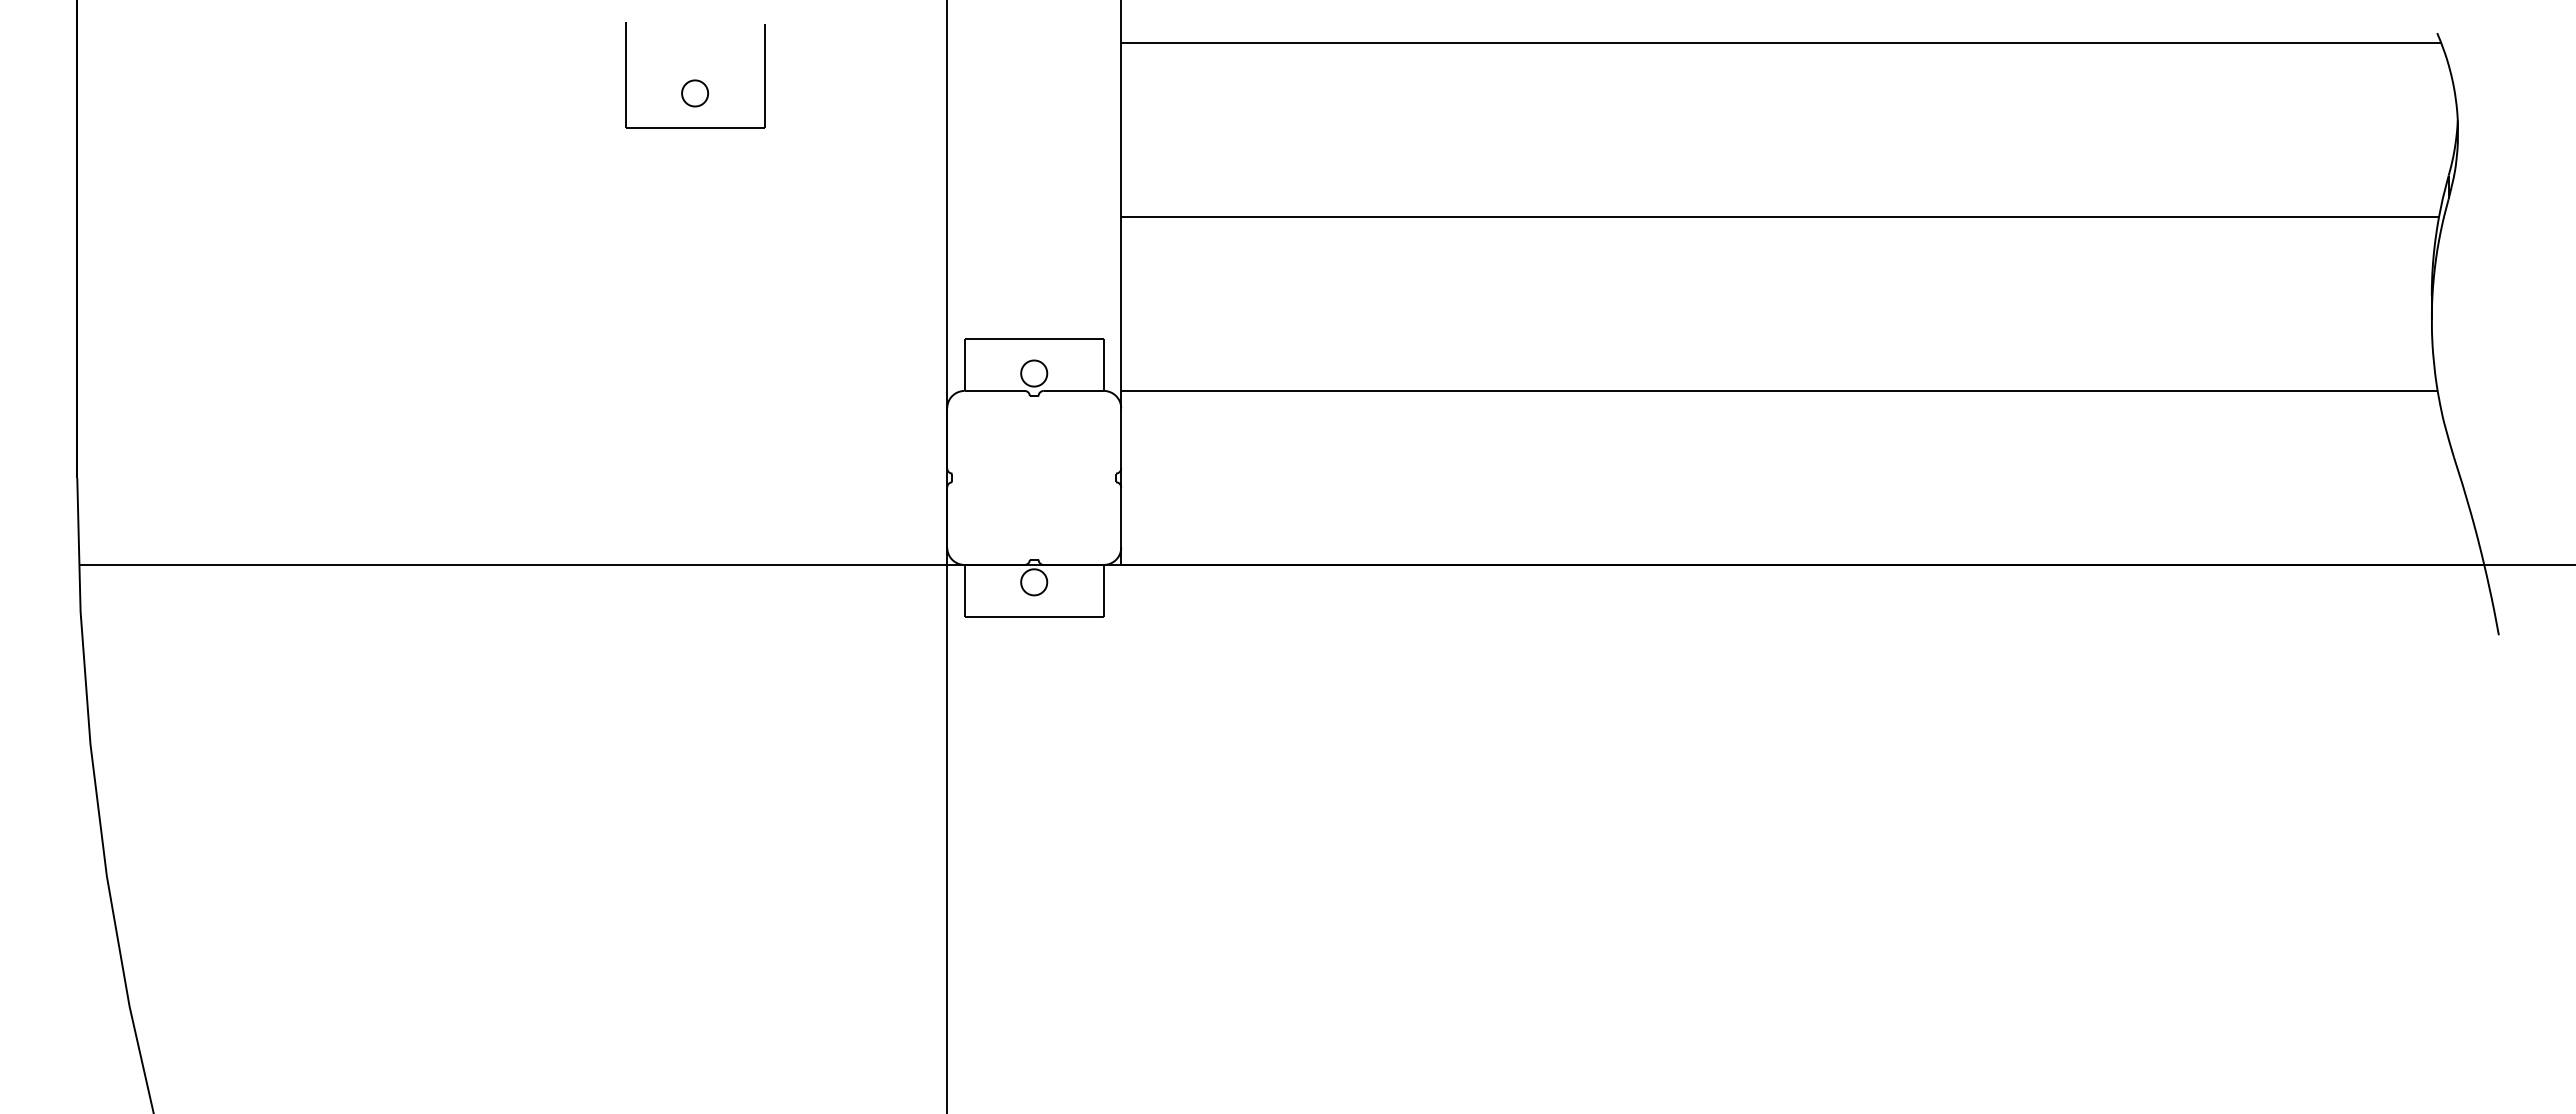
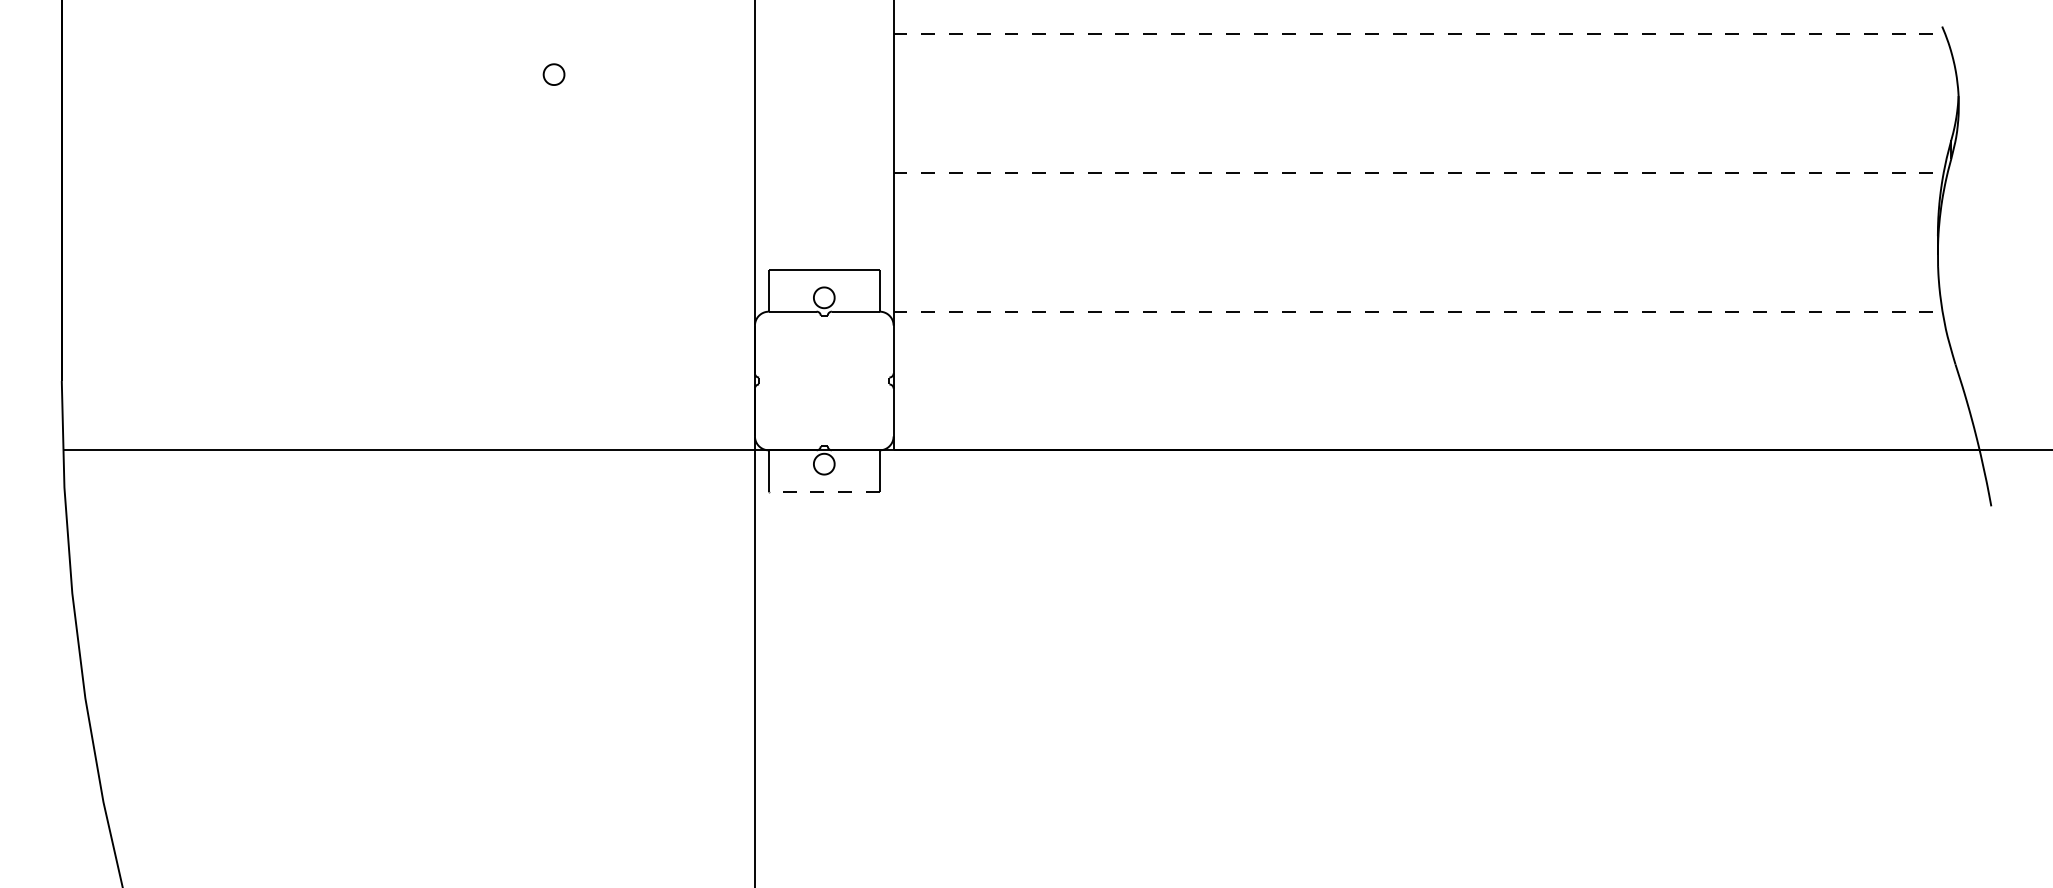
line: (1781, 43) -> (1419, 34), solid -> dashed
part: (695, 127) -> (554, 101), removed
line: (1780, 216) -> (1418, 172), solid -> dashed
line: (1779, 390) -> (1418, 311), solid -> dashed
line: (1034, 617) -> (824, 492), solid -> dashed

